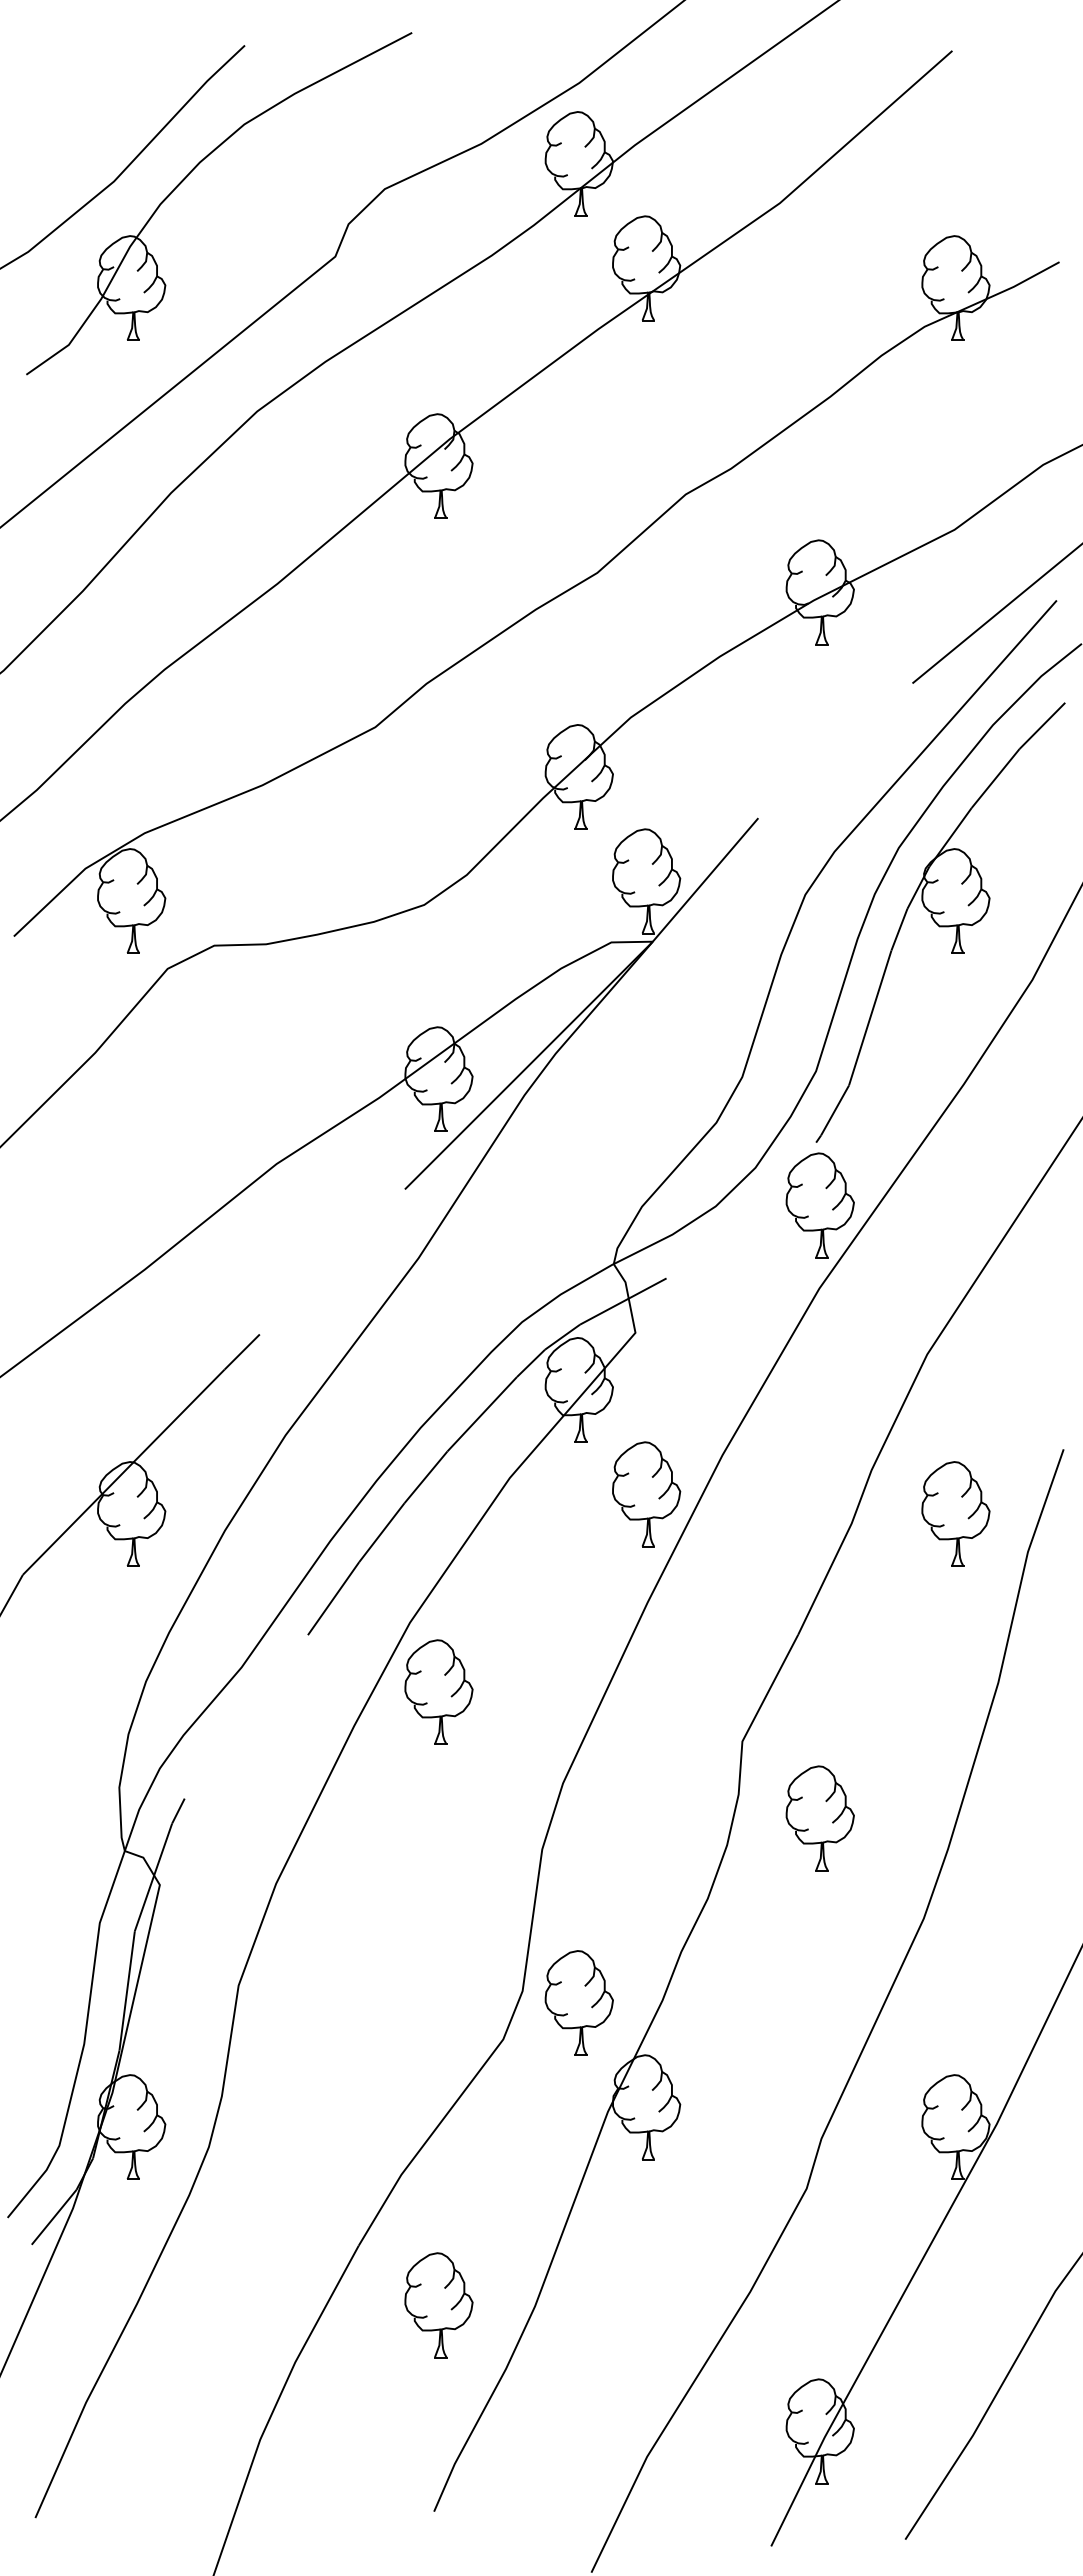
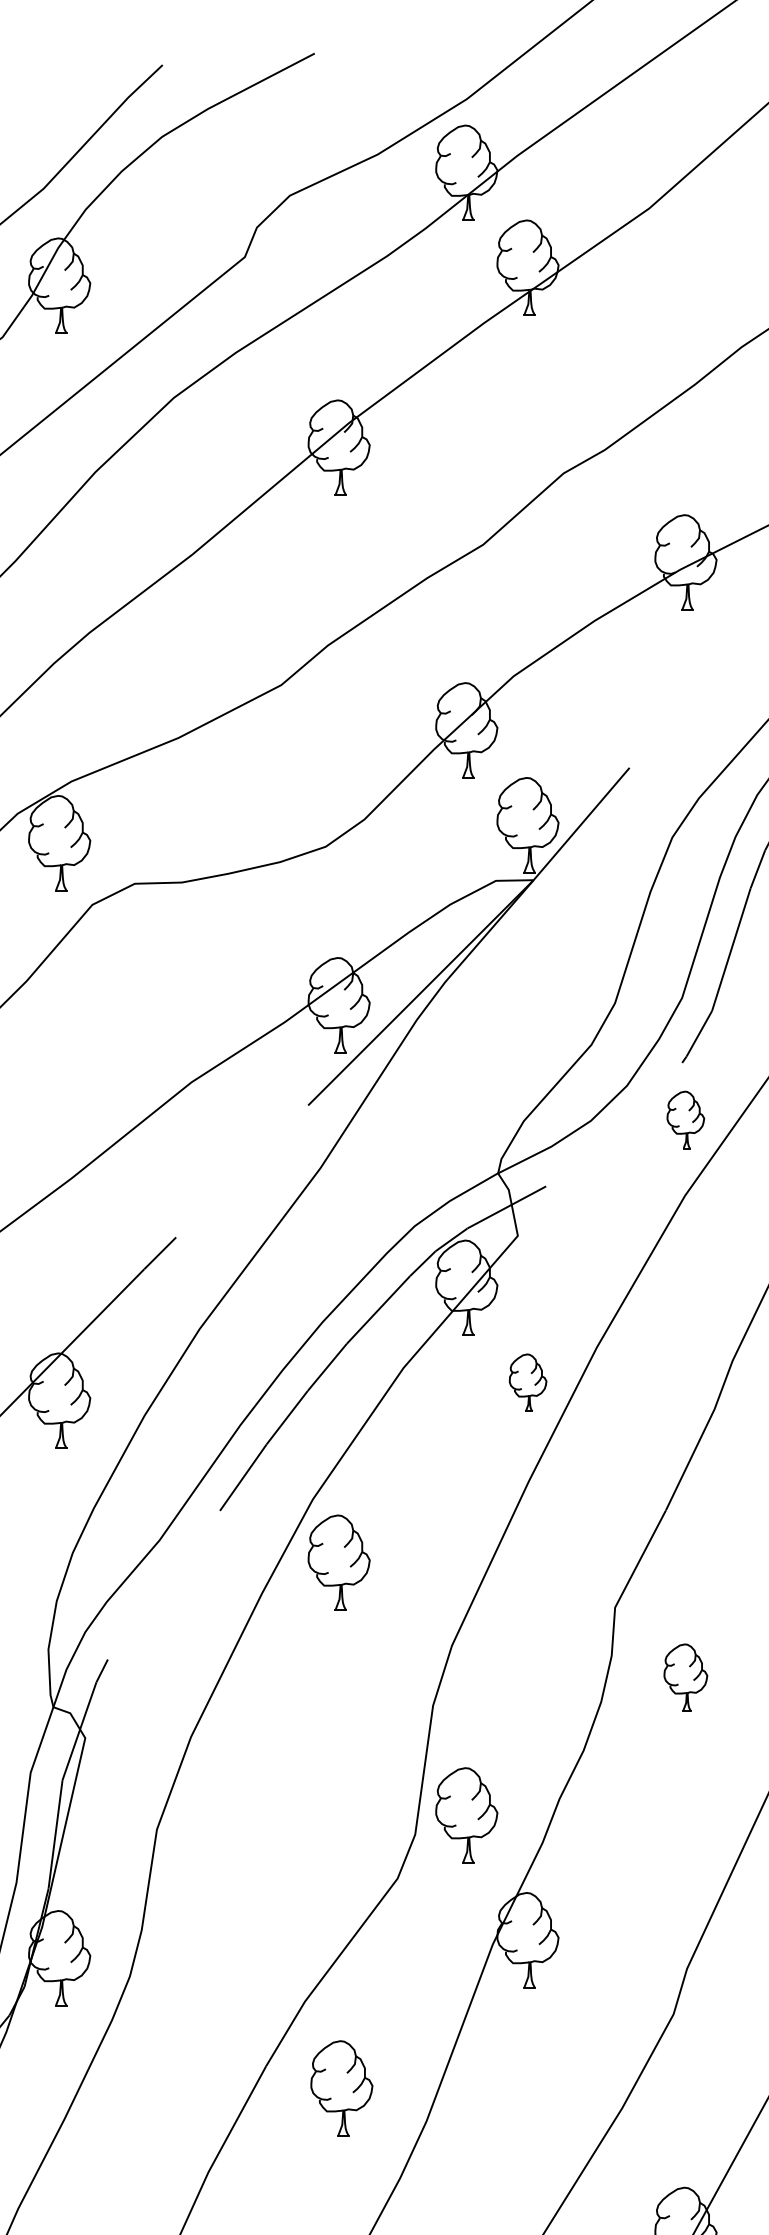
part: (819, 1205) -> (685, 1120), size x0.6
part: (646, 1494) -> (527, 1382), size x0.6
part: (819, 1818) -> (685, 1677), size x0.7
part: (578, 2002) -> (466, 1814), moved
part: (438, 2305) -> (341, 2088), moved

